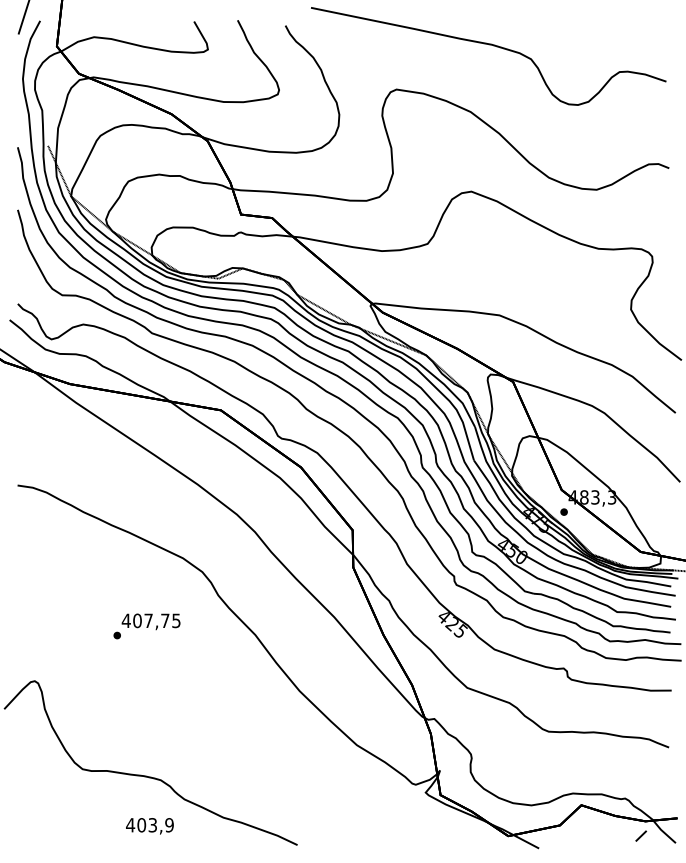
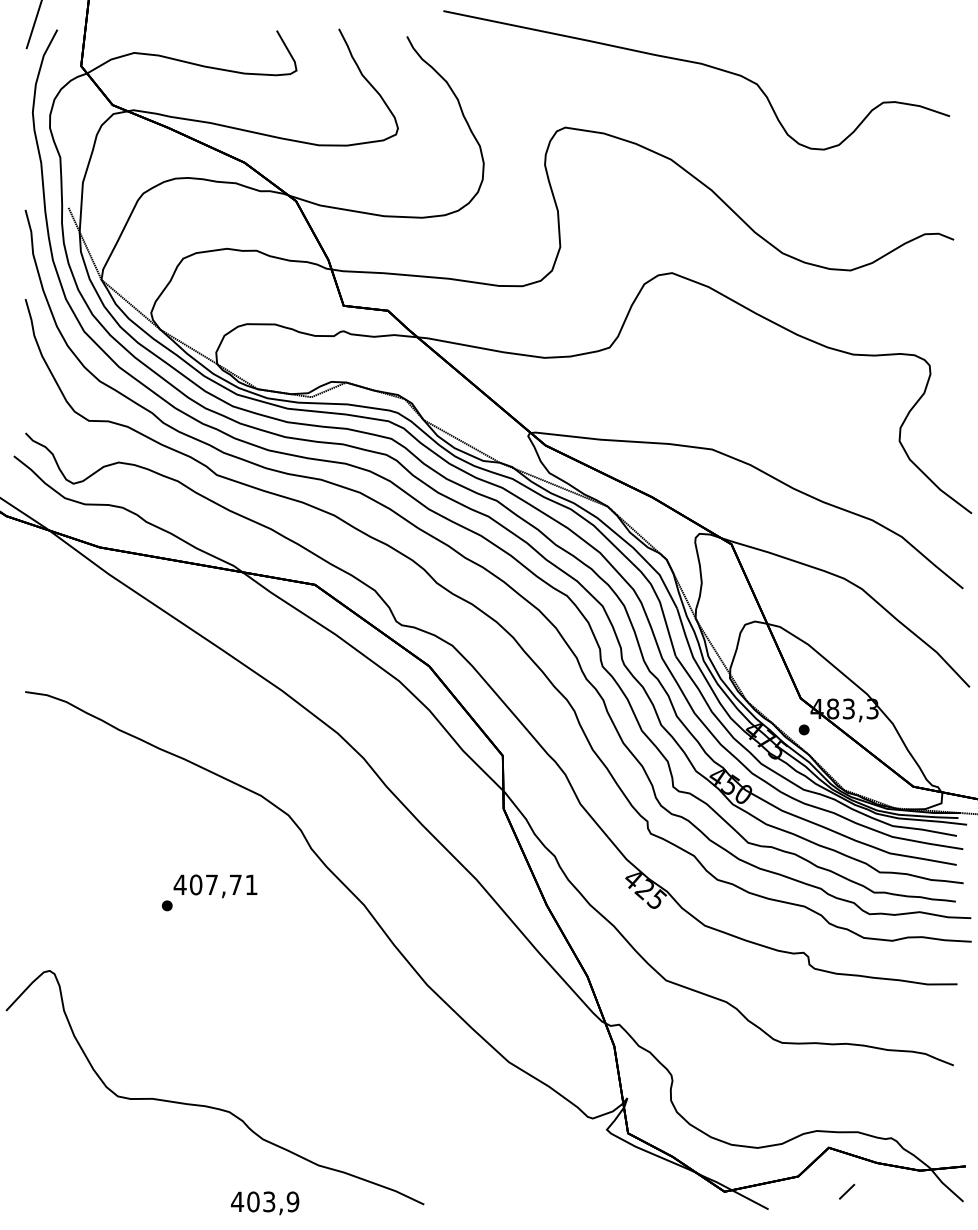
text: (176, 620) -> (251, 884), 407,75 -> 407,71
text: (149, 826) -> (264, 1203), moved
line: (640, 835) -> (846, 1190), moved

